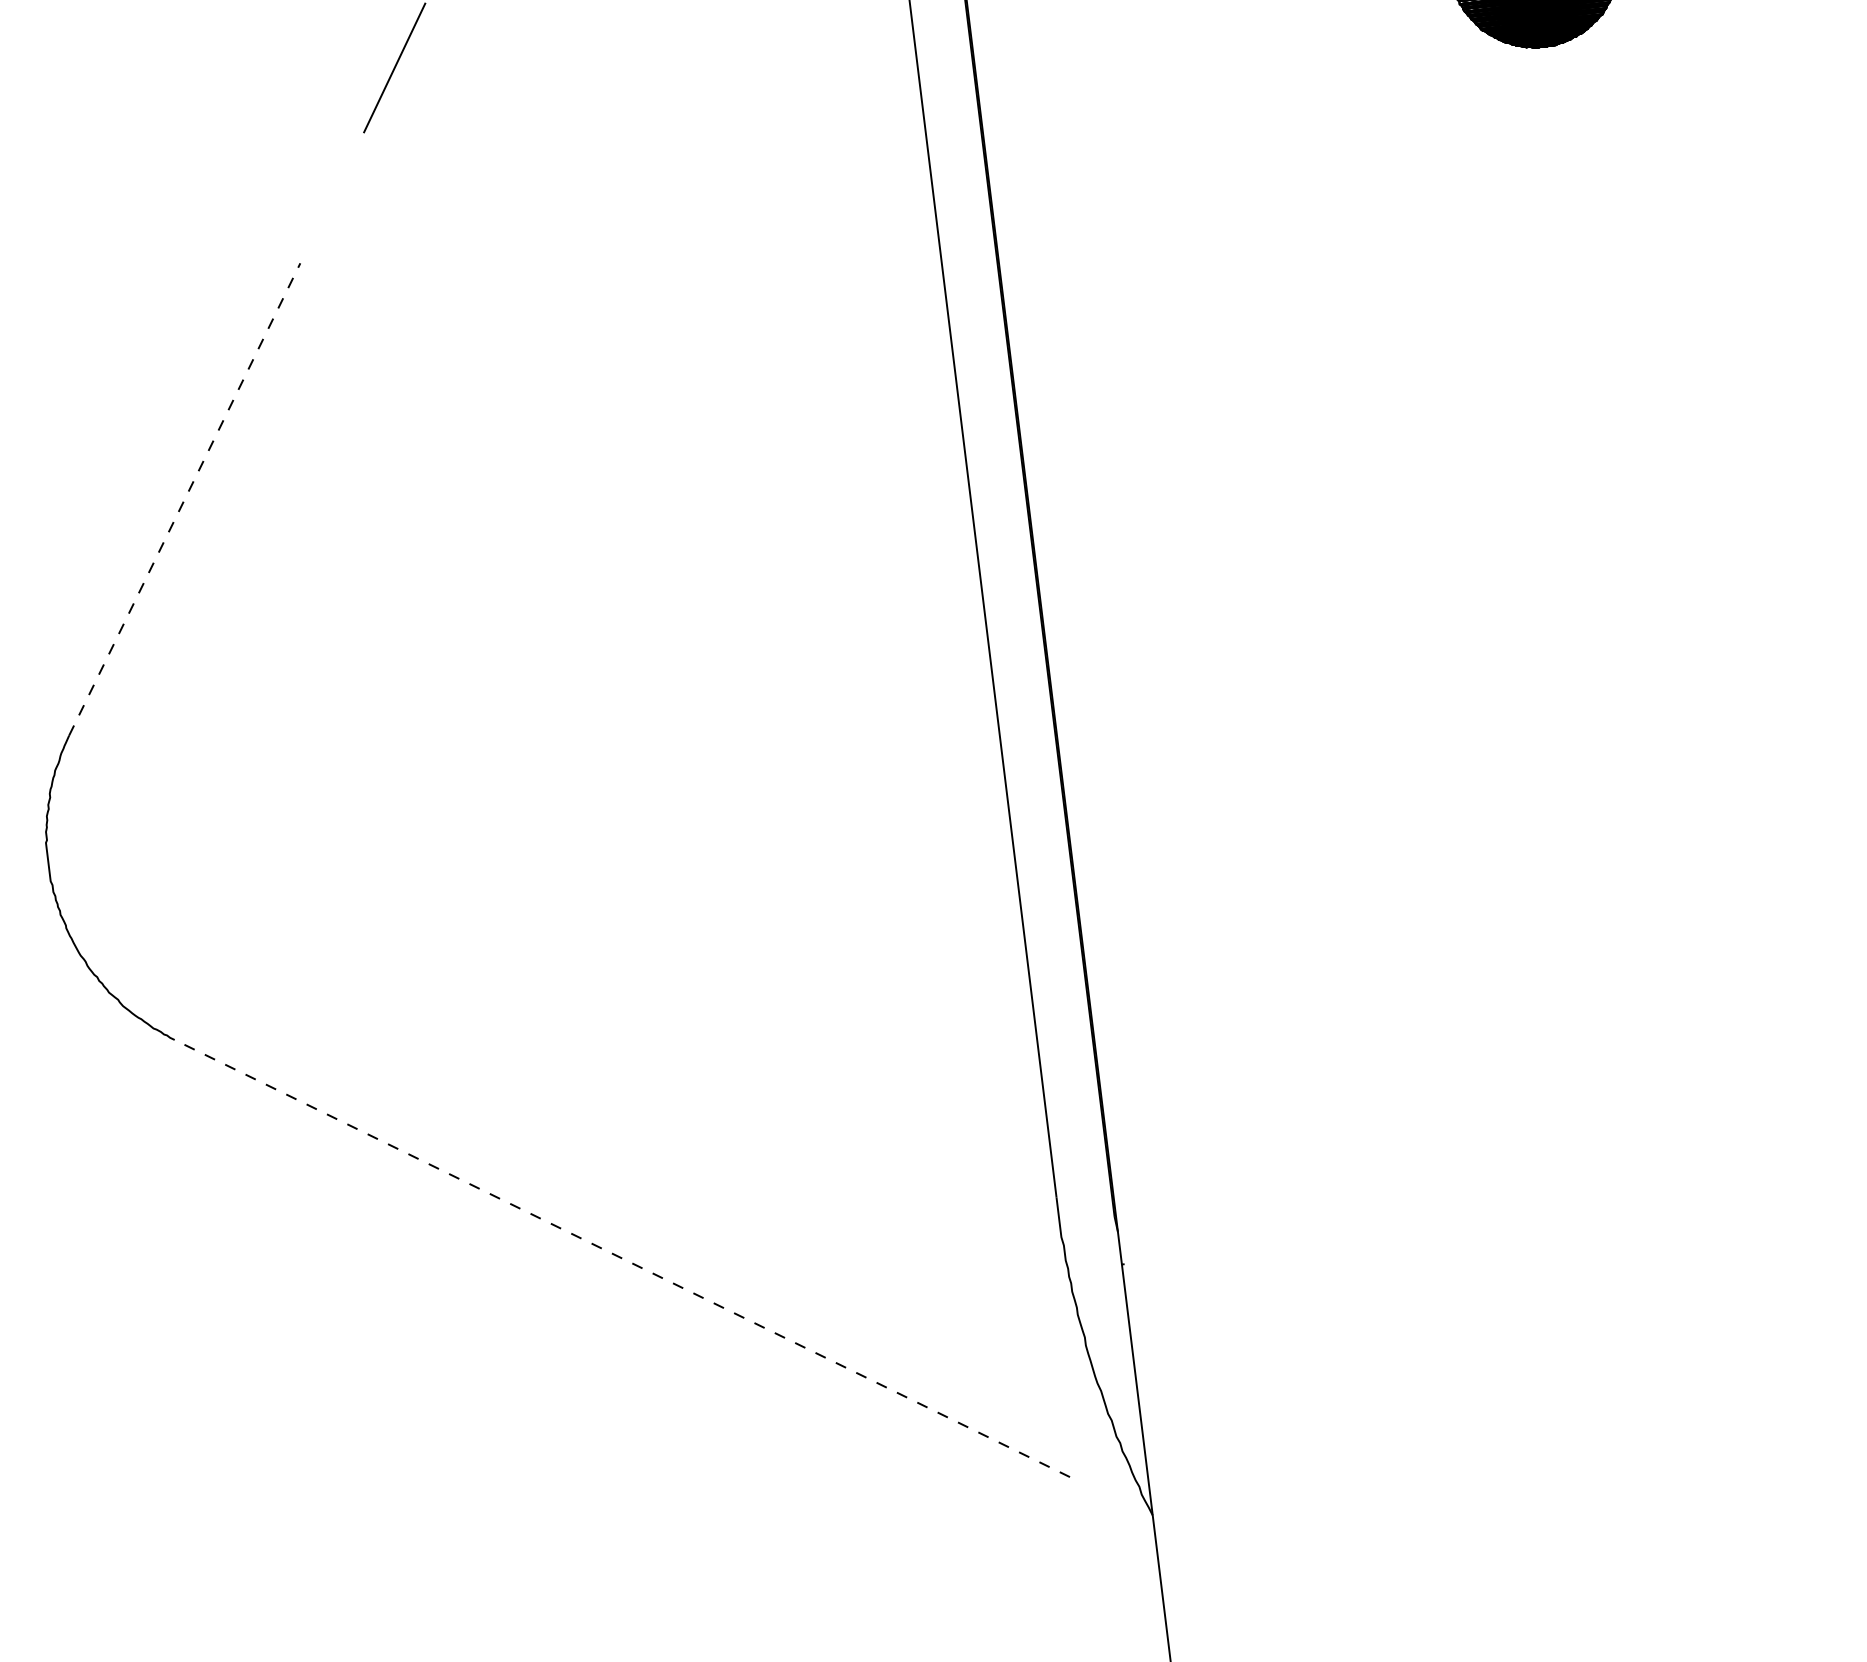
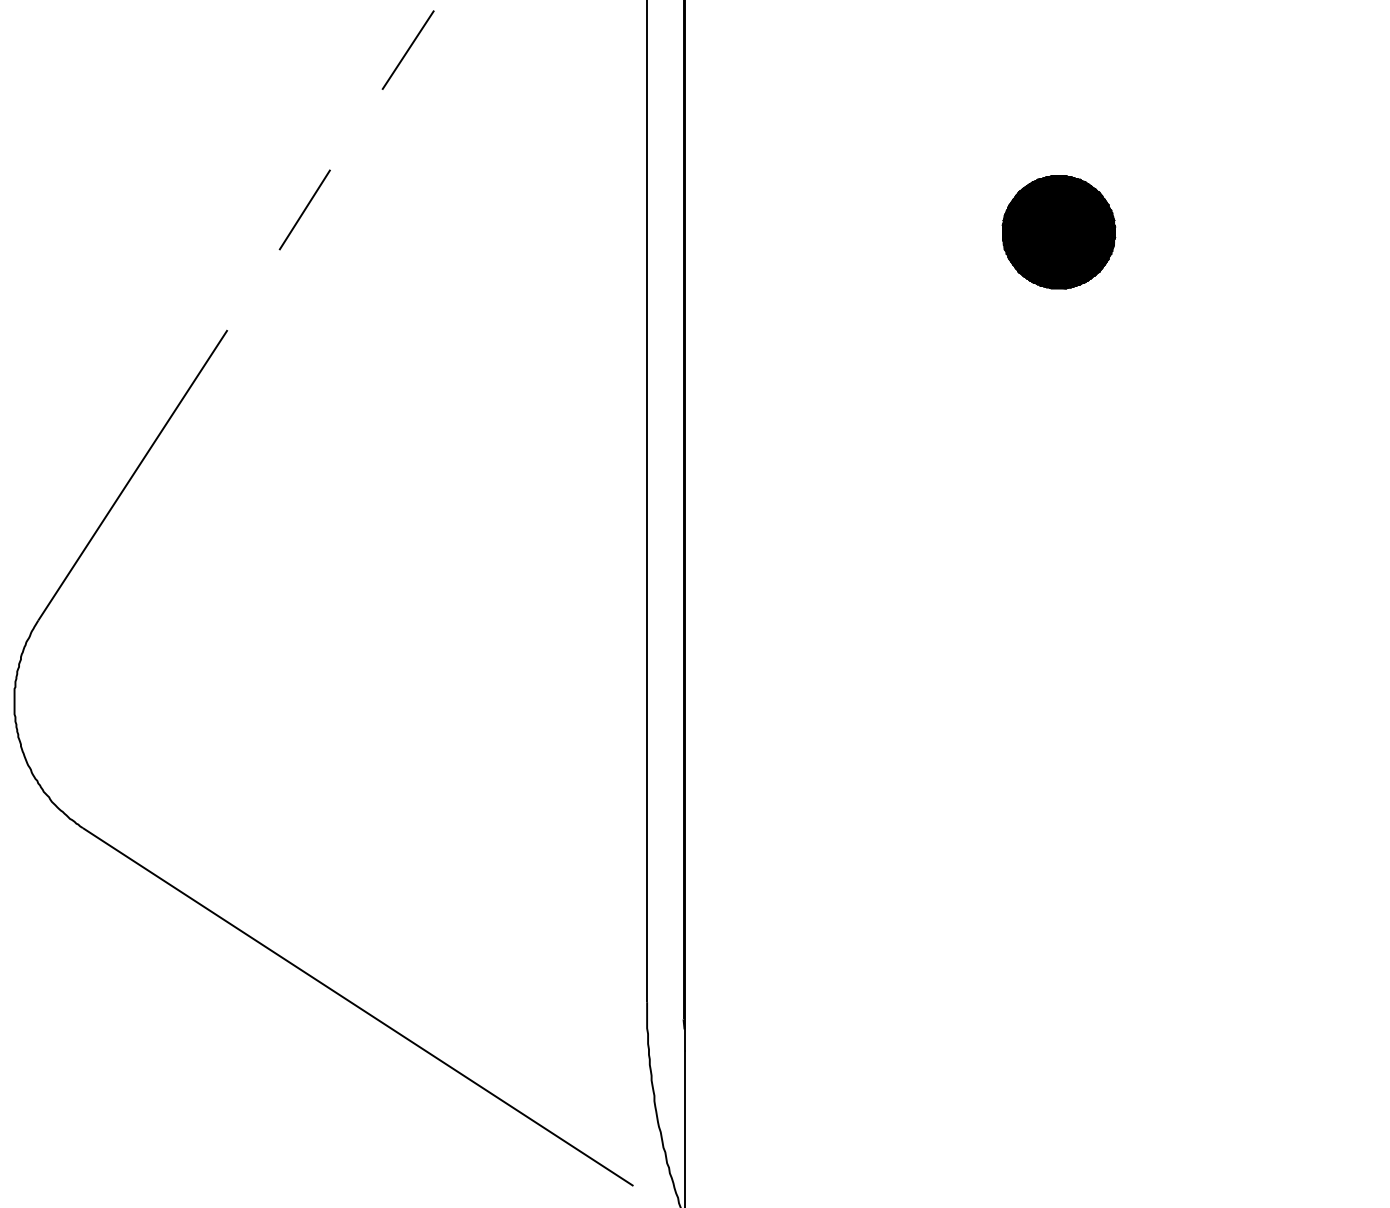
line: (185, 498) -> (133, 474), dashed -> solid
line: (621, 1257) -> (357, 1006), dashed -> solid

